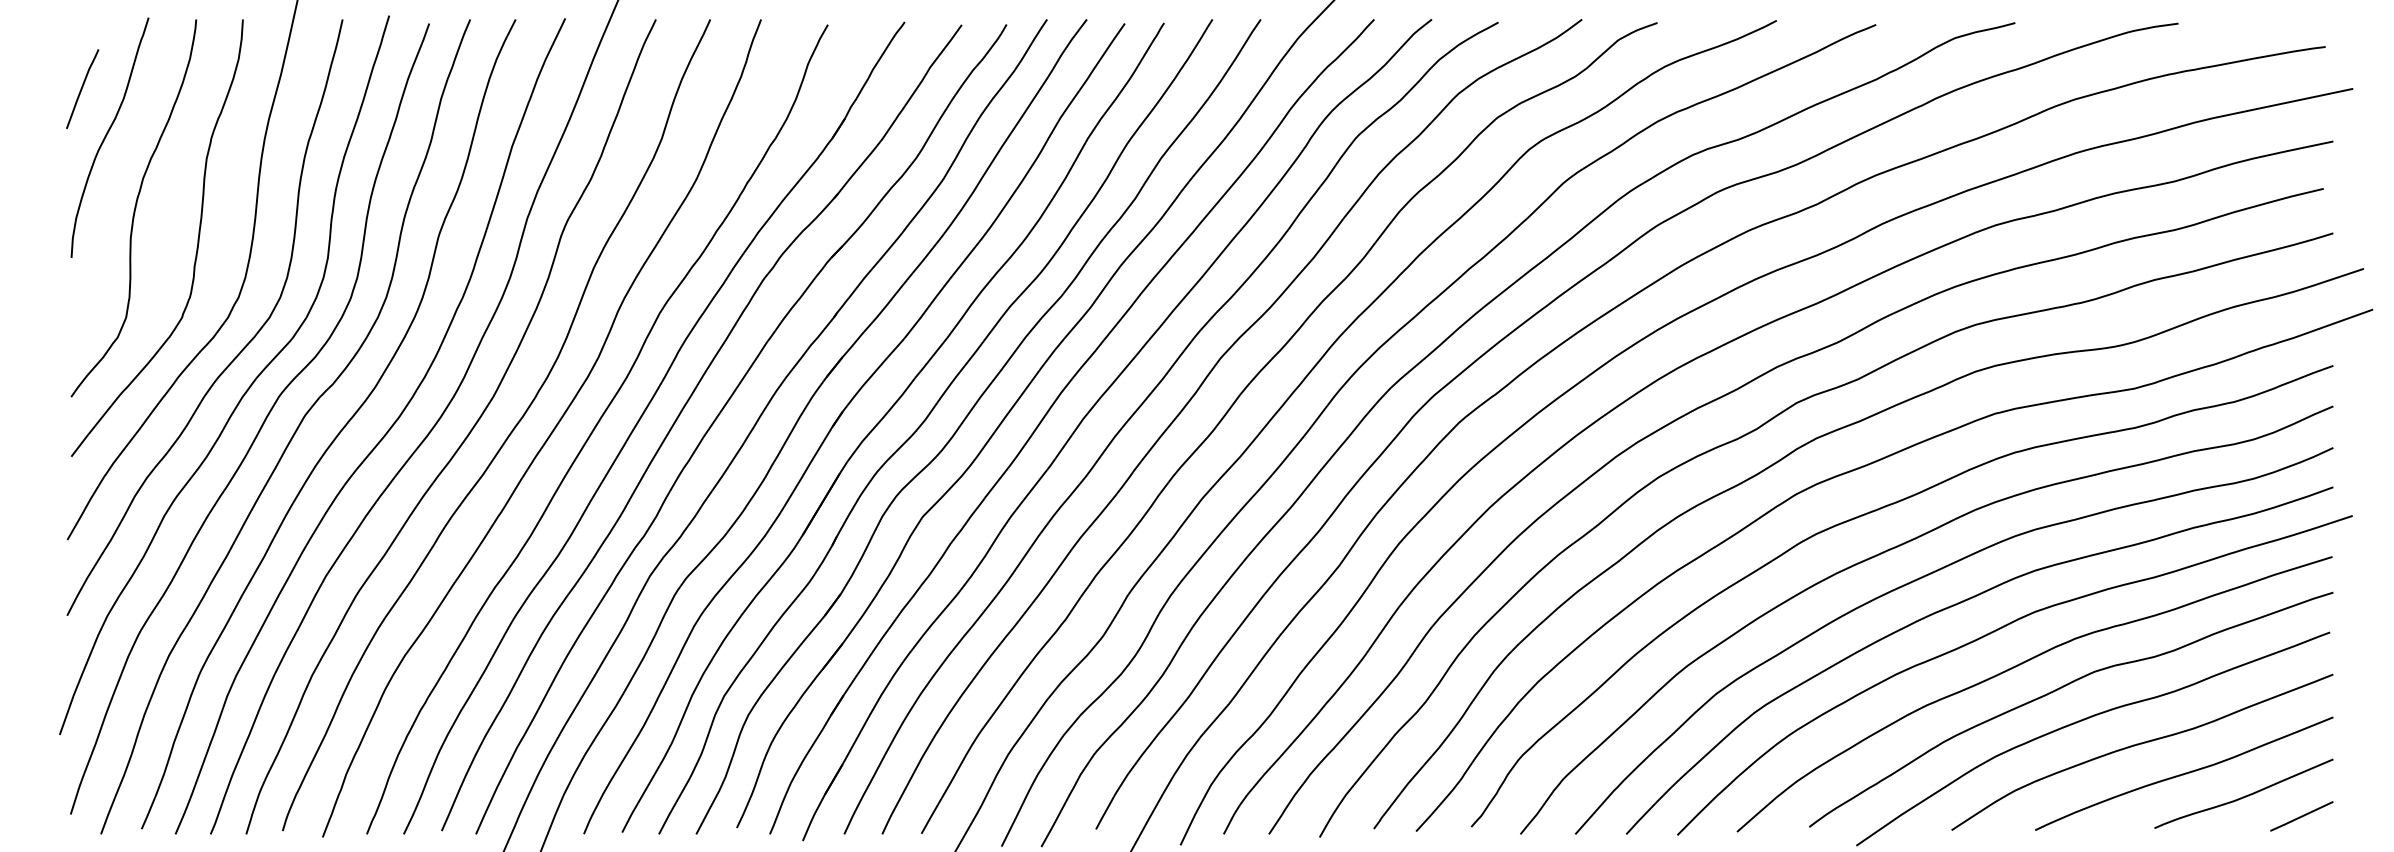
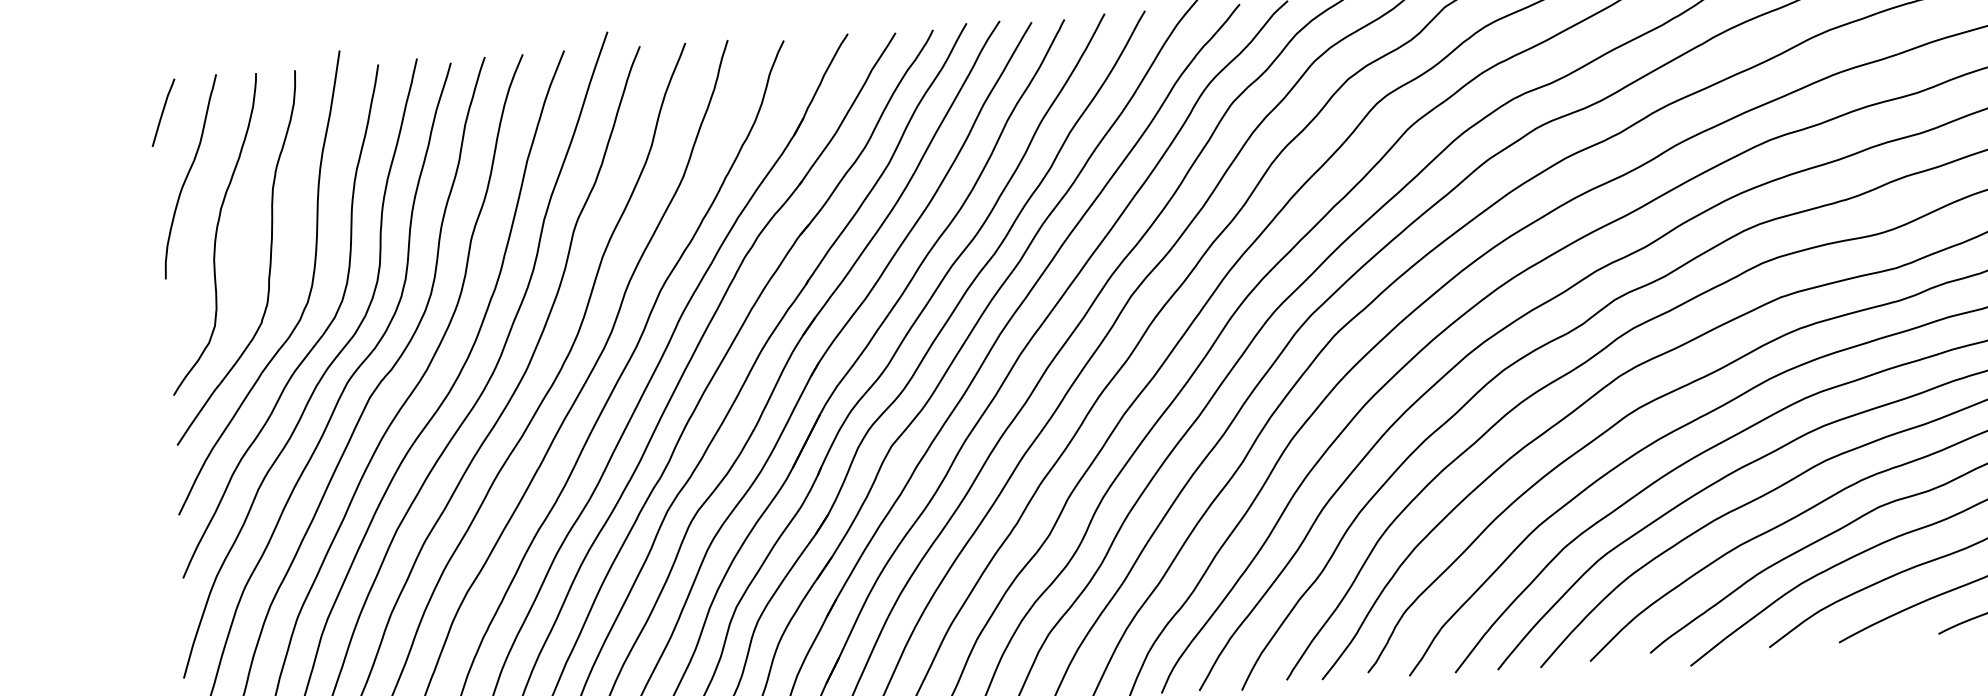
line: (82, 89) -> (163, 113), moved

